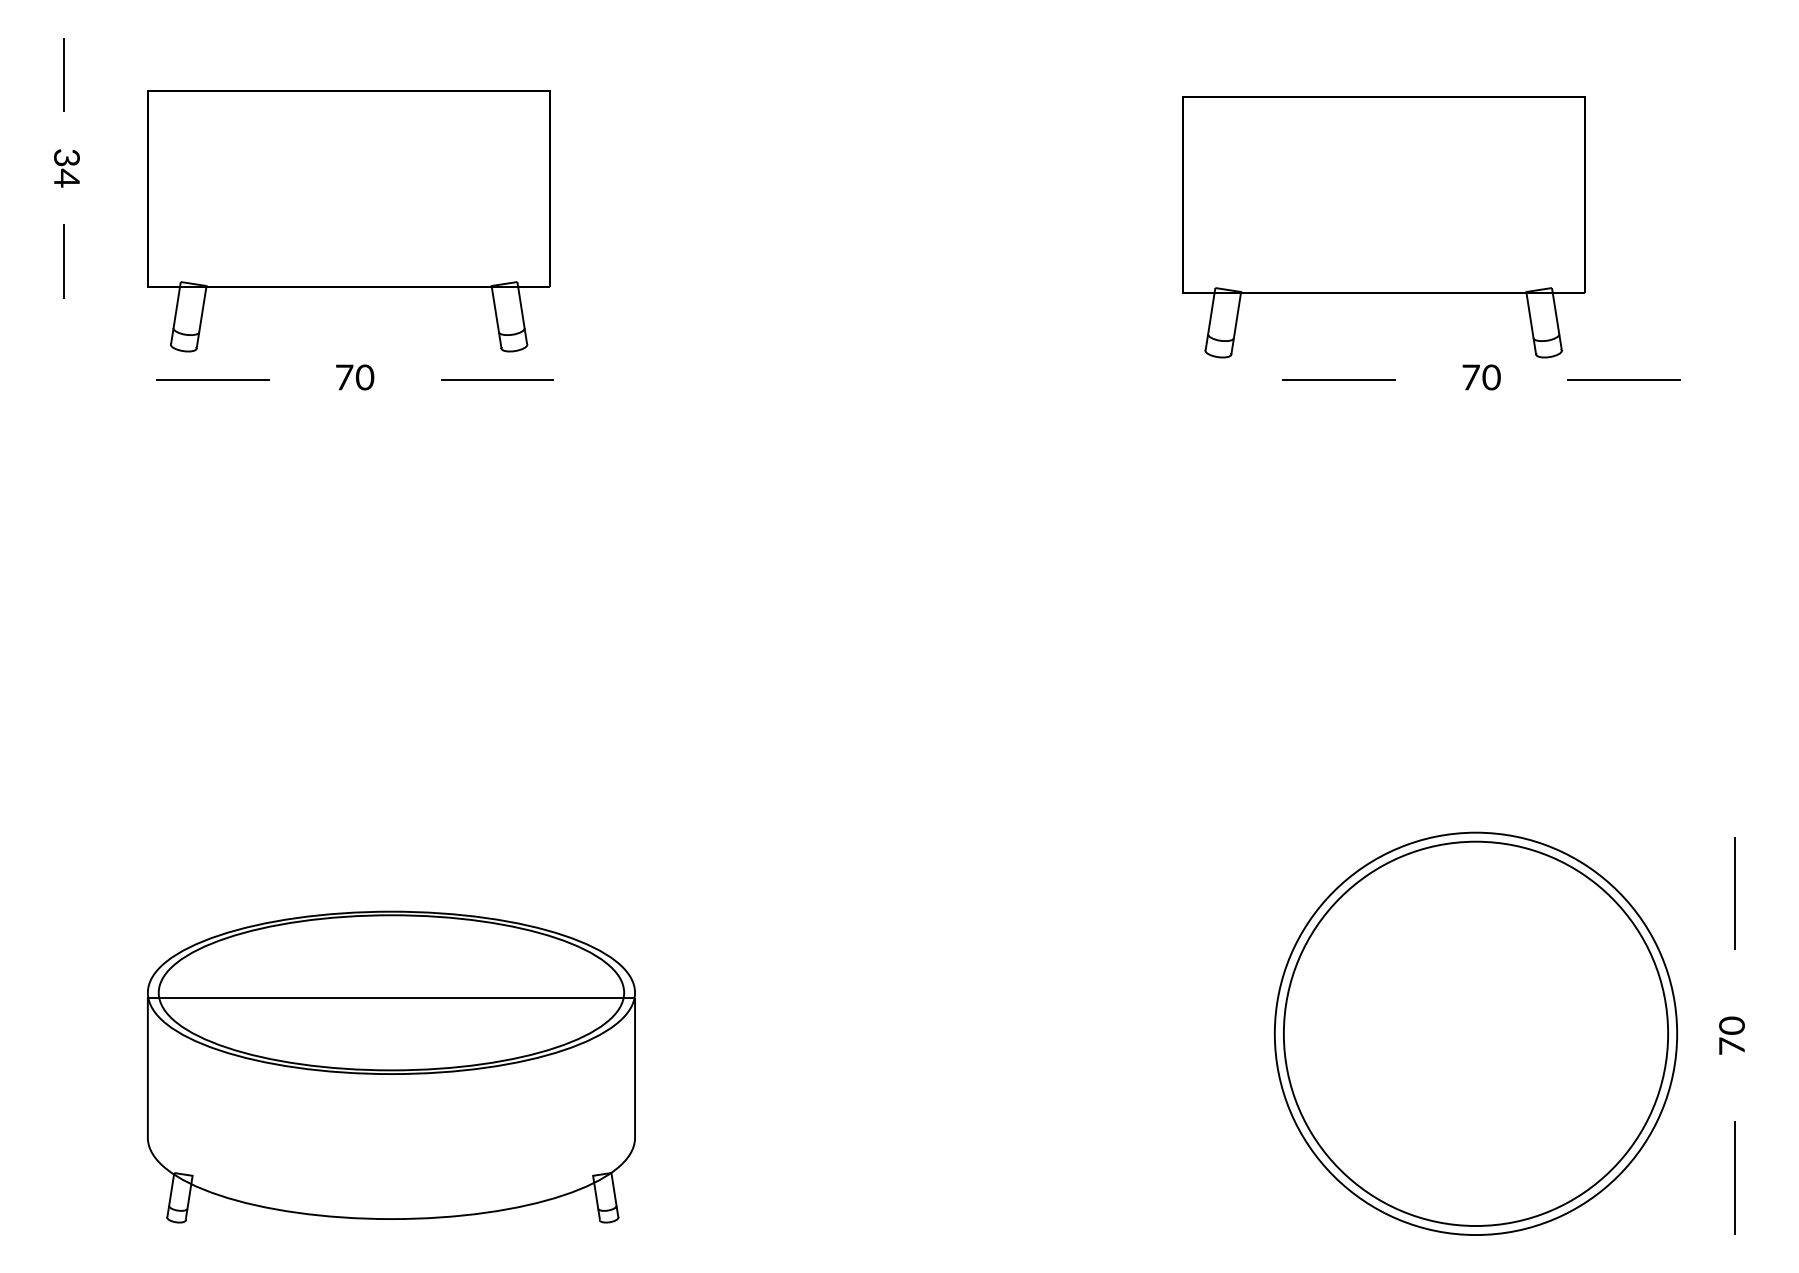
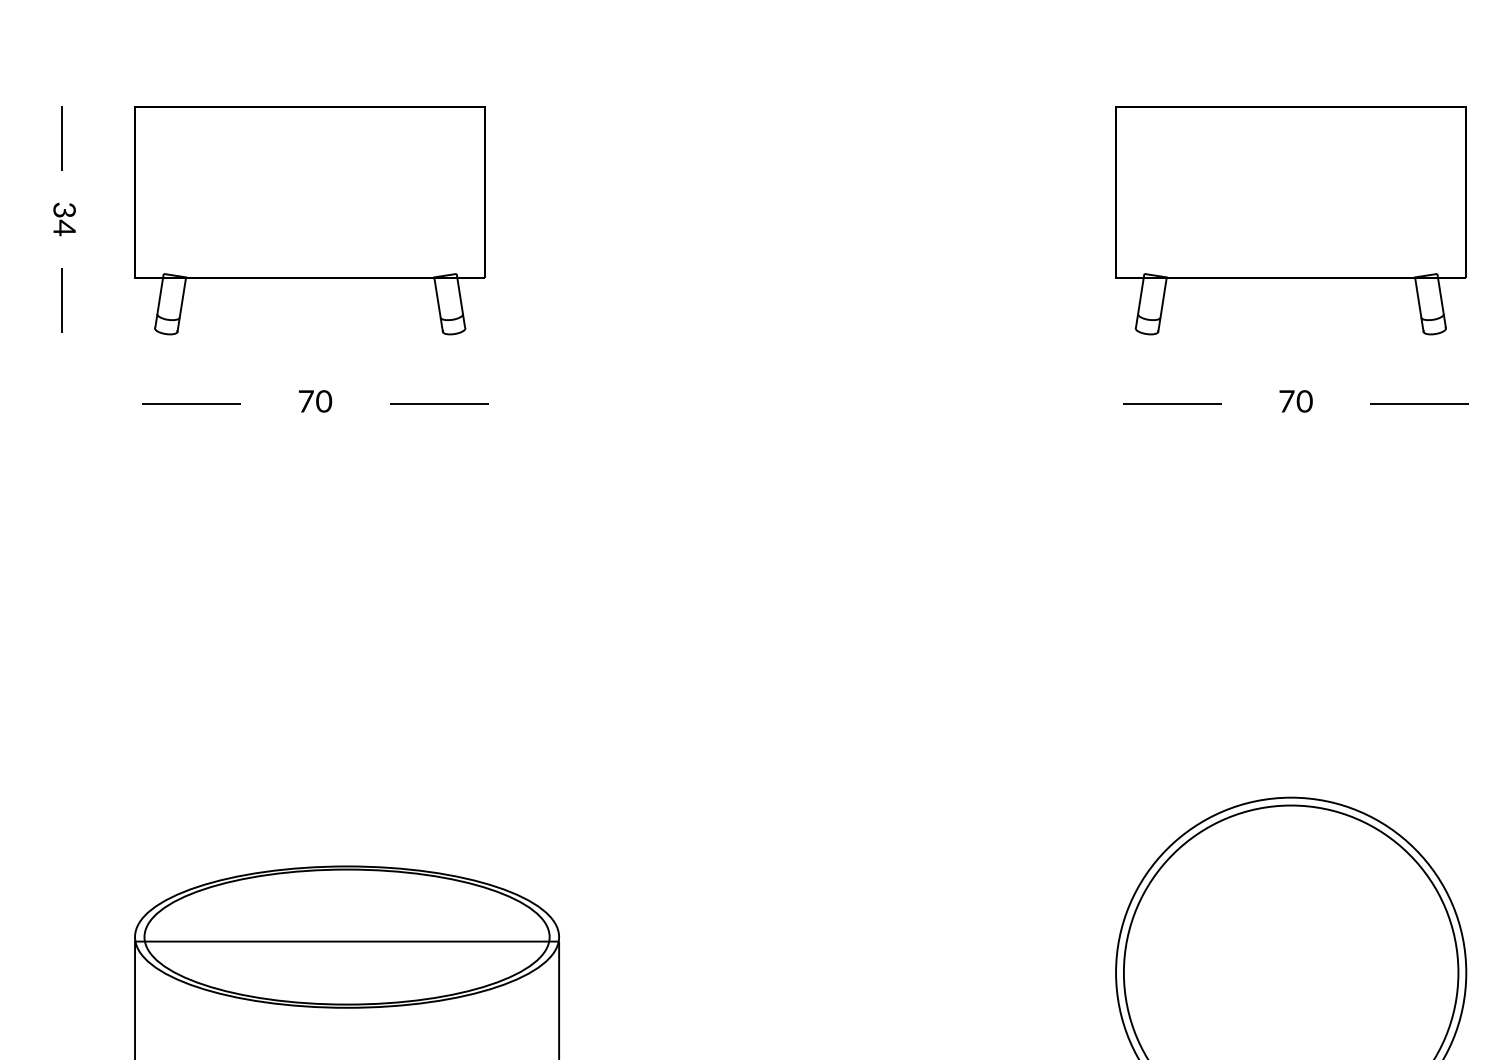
part: (348, 221) -> (309, 221), moved
part: (1383, 227) -> (1290, 221), moved

